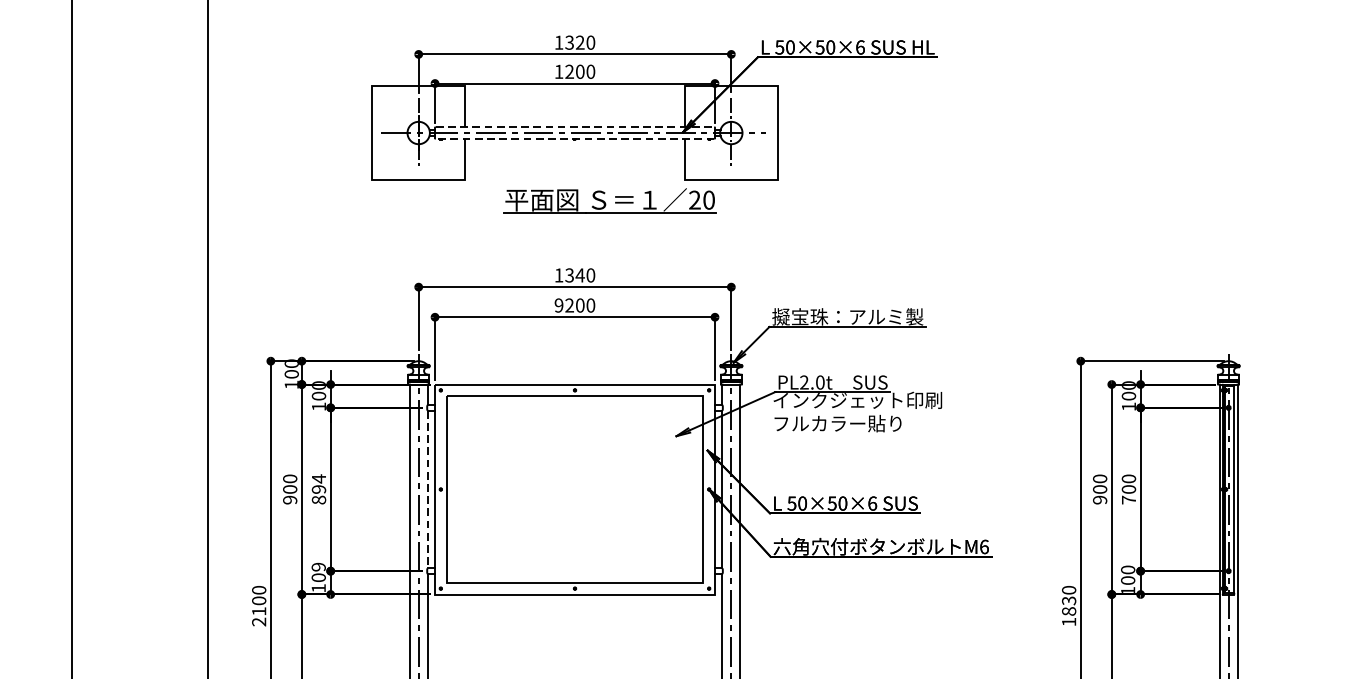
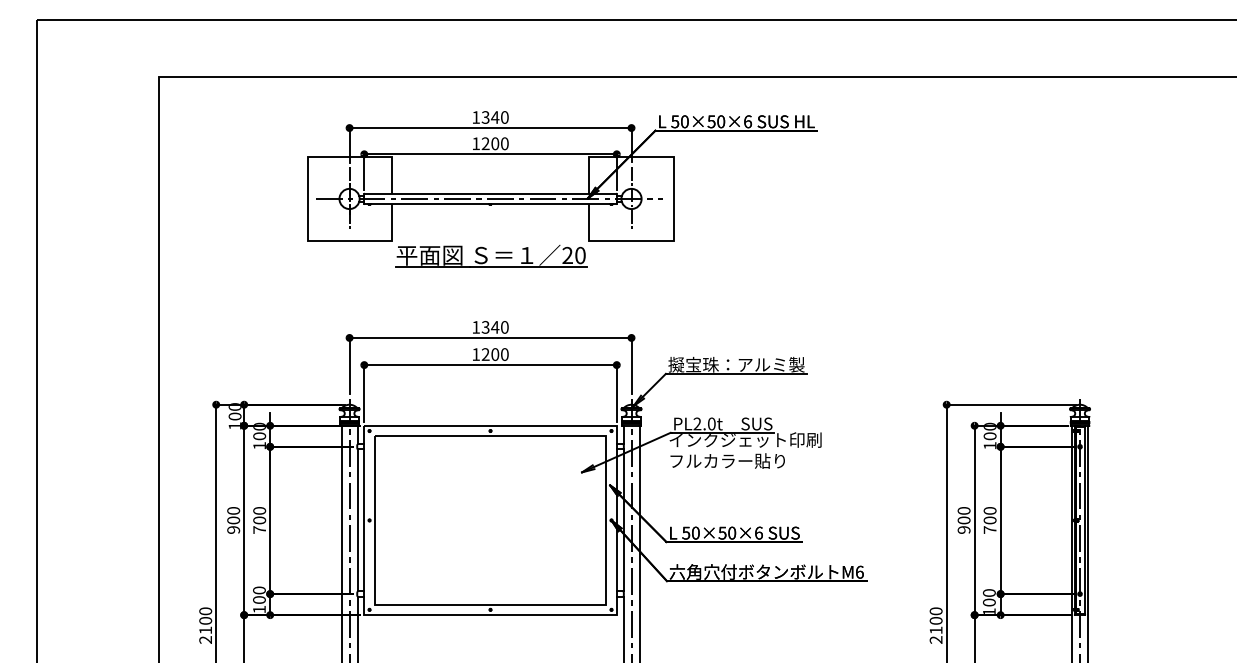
text: (580, 42) -> (495, 117), 1320 -> 1340
line: (574, 126) -> (490, 193), dashed -> solid
line: (574, 139) -> (490, 204), dashed -> solid
part: (610, 201) -> (491, 256), moved
text: (558, 305) -> (475, 354), 9200 -> 1200
text: (318, 488) -> (259, 519), 894 -> 700
line: (427, 489) -> (357, 520), dashed -> solid
text: (318, 567) -> (259, 590), 109 -> 100
text: (1068, 611) -> (935, 630), 1830 -> 2100

